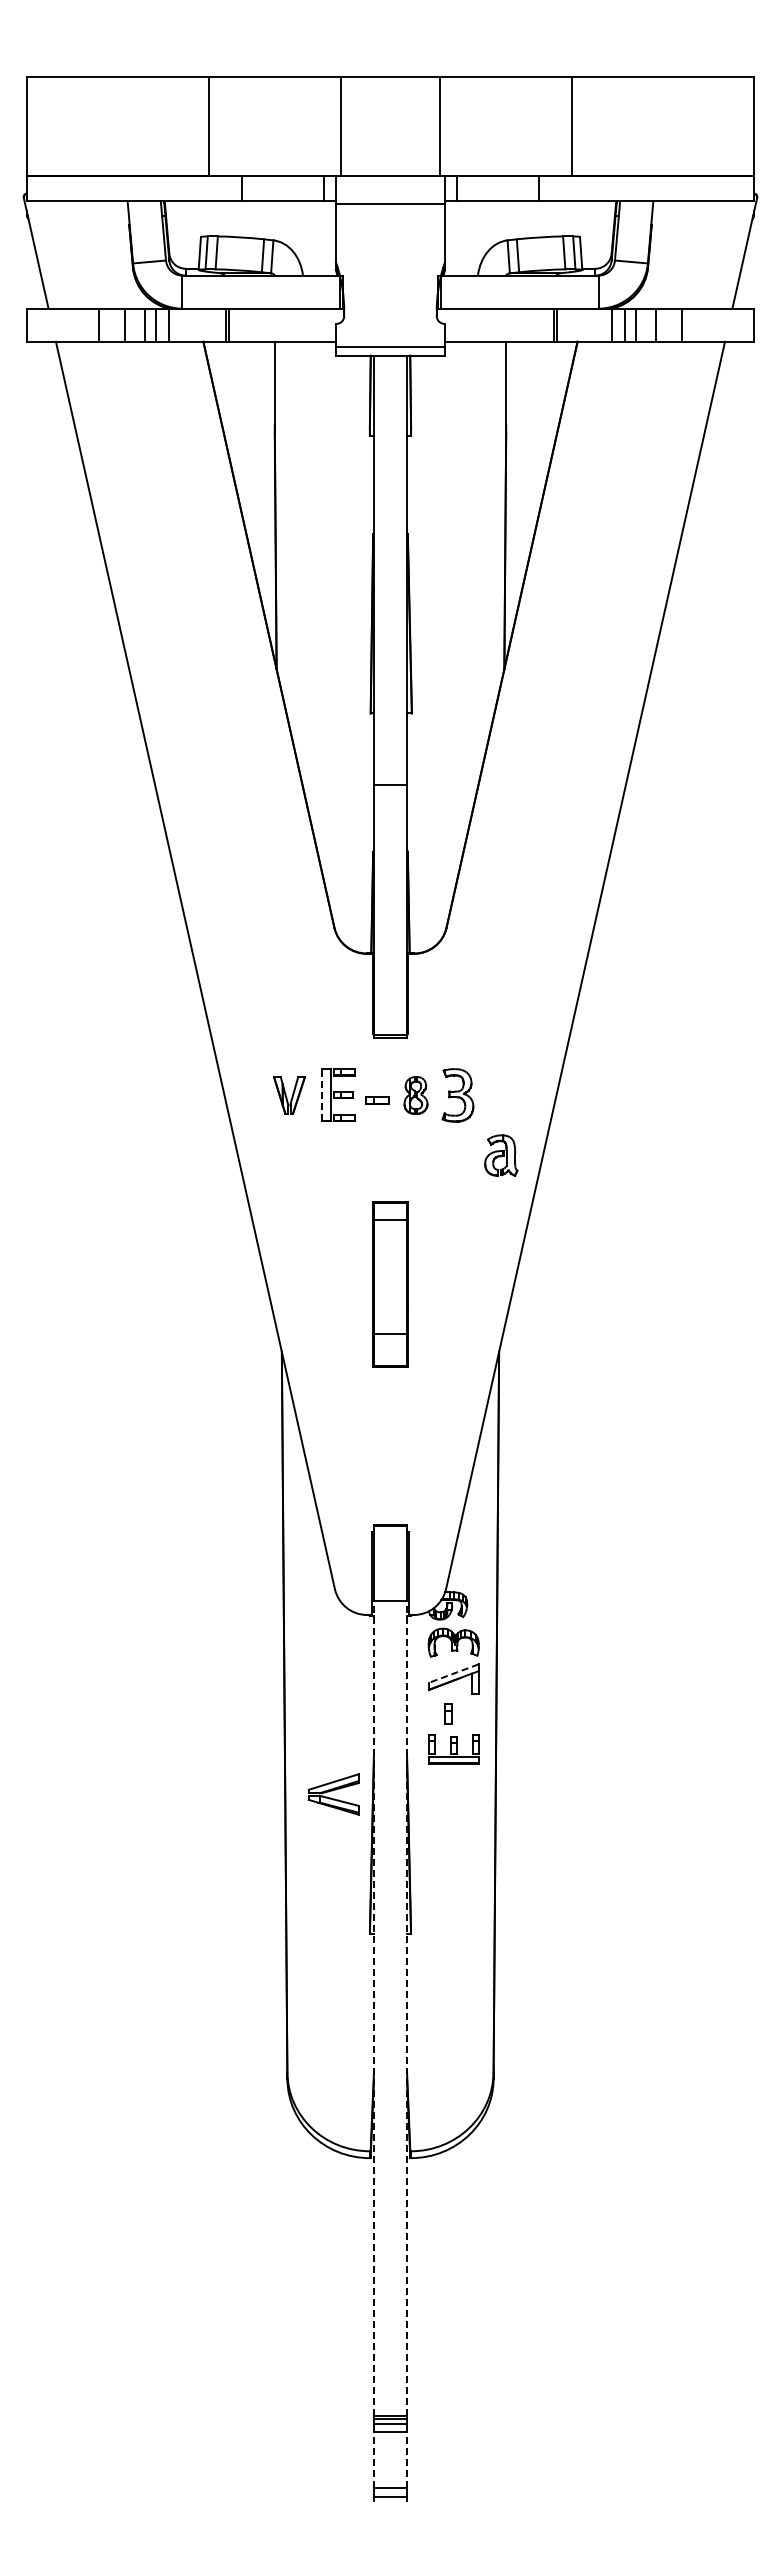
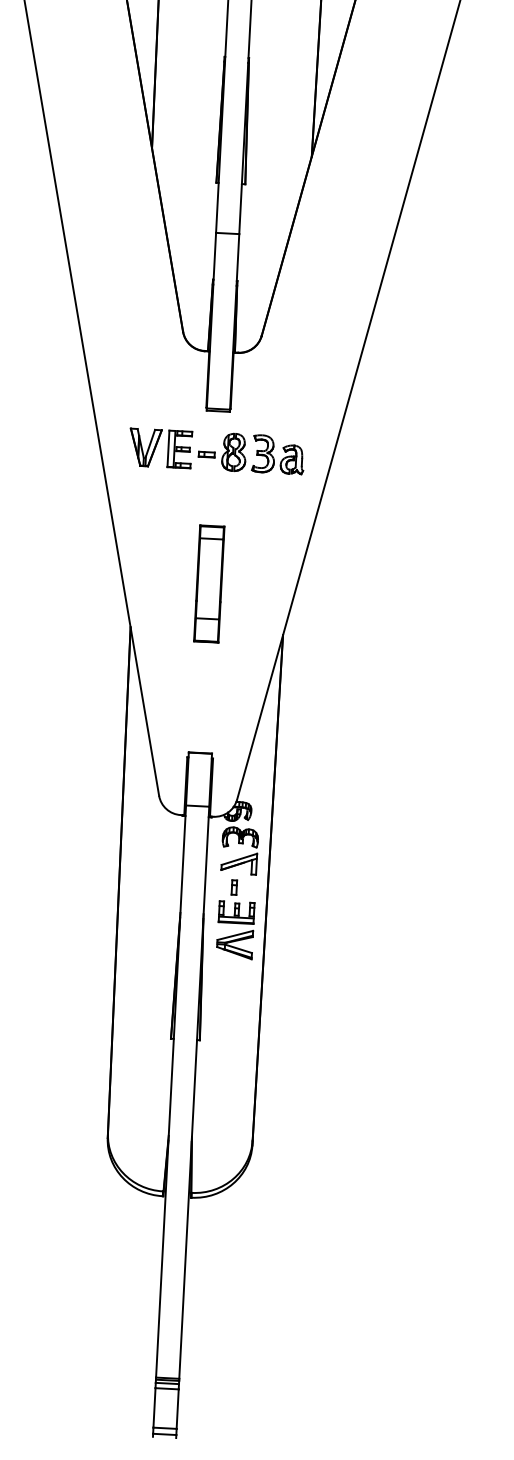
line: (322, 1094) -> (168, 448), dashed -> solid
part: (289, 1095) -> (145, 447), size x1.43
part: (415, 1095) -> (233, 452), size x1.43
part: (501, 1155) -> (292, 459), moved
line: (453, 1673) -> (239, 859), dashed -> solid
part: (333, 1794) -> (234, 944), moved
line: (373, 2008) -> (170, 1091), dashed -> solid
line: (407, 2008) -> (194, 1092), dashed -> solid
line: (373, 2459) -> (154, 1407), dashed -> solid
line: (407, 2459) -> (178, 1408), dashed -> solid

